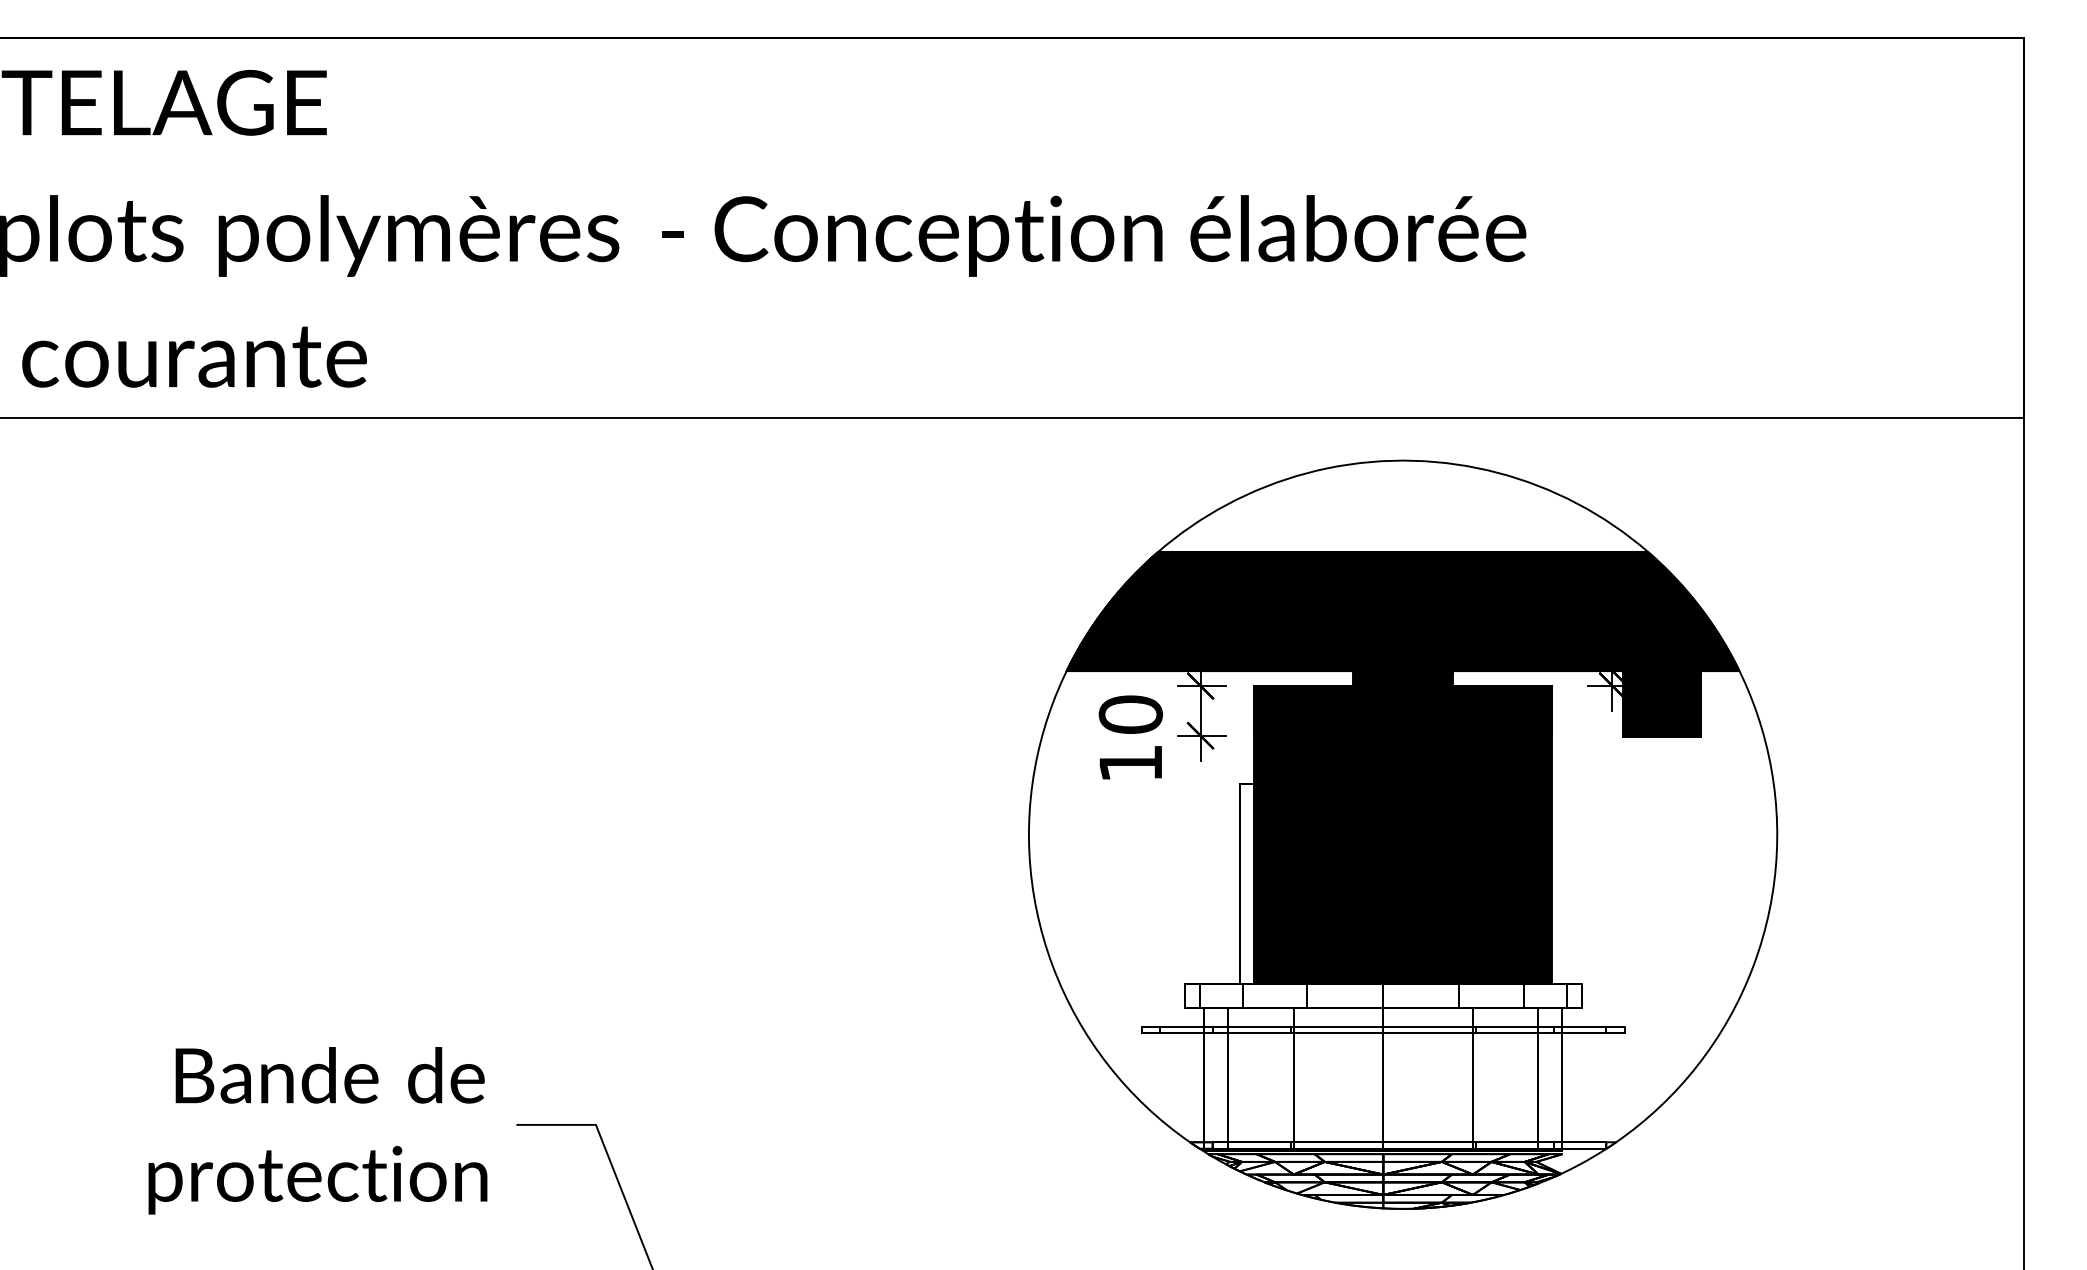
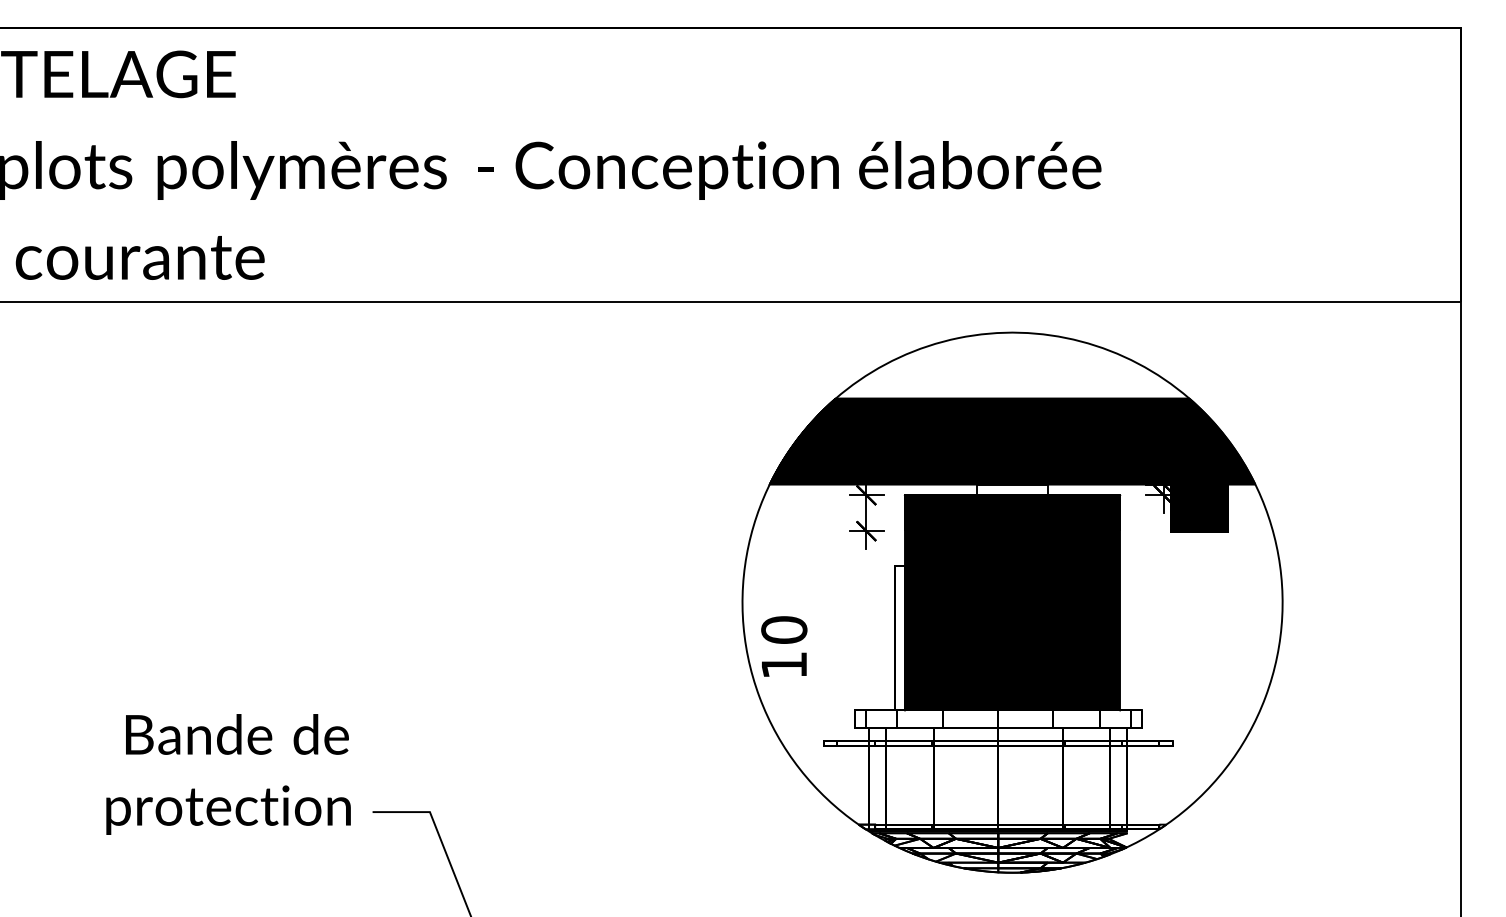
fill: (1402, 678) -> (1012, 489), removed
text: (1130, 737) -> (784, 646), moved
text: (317, 1130) -> (228, 774), moved

